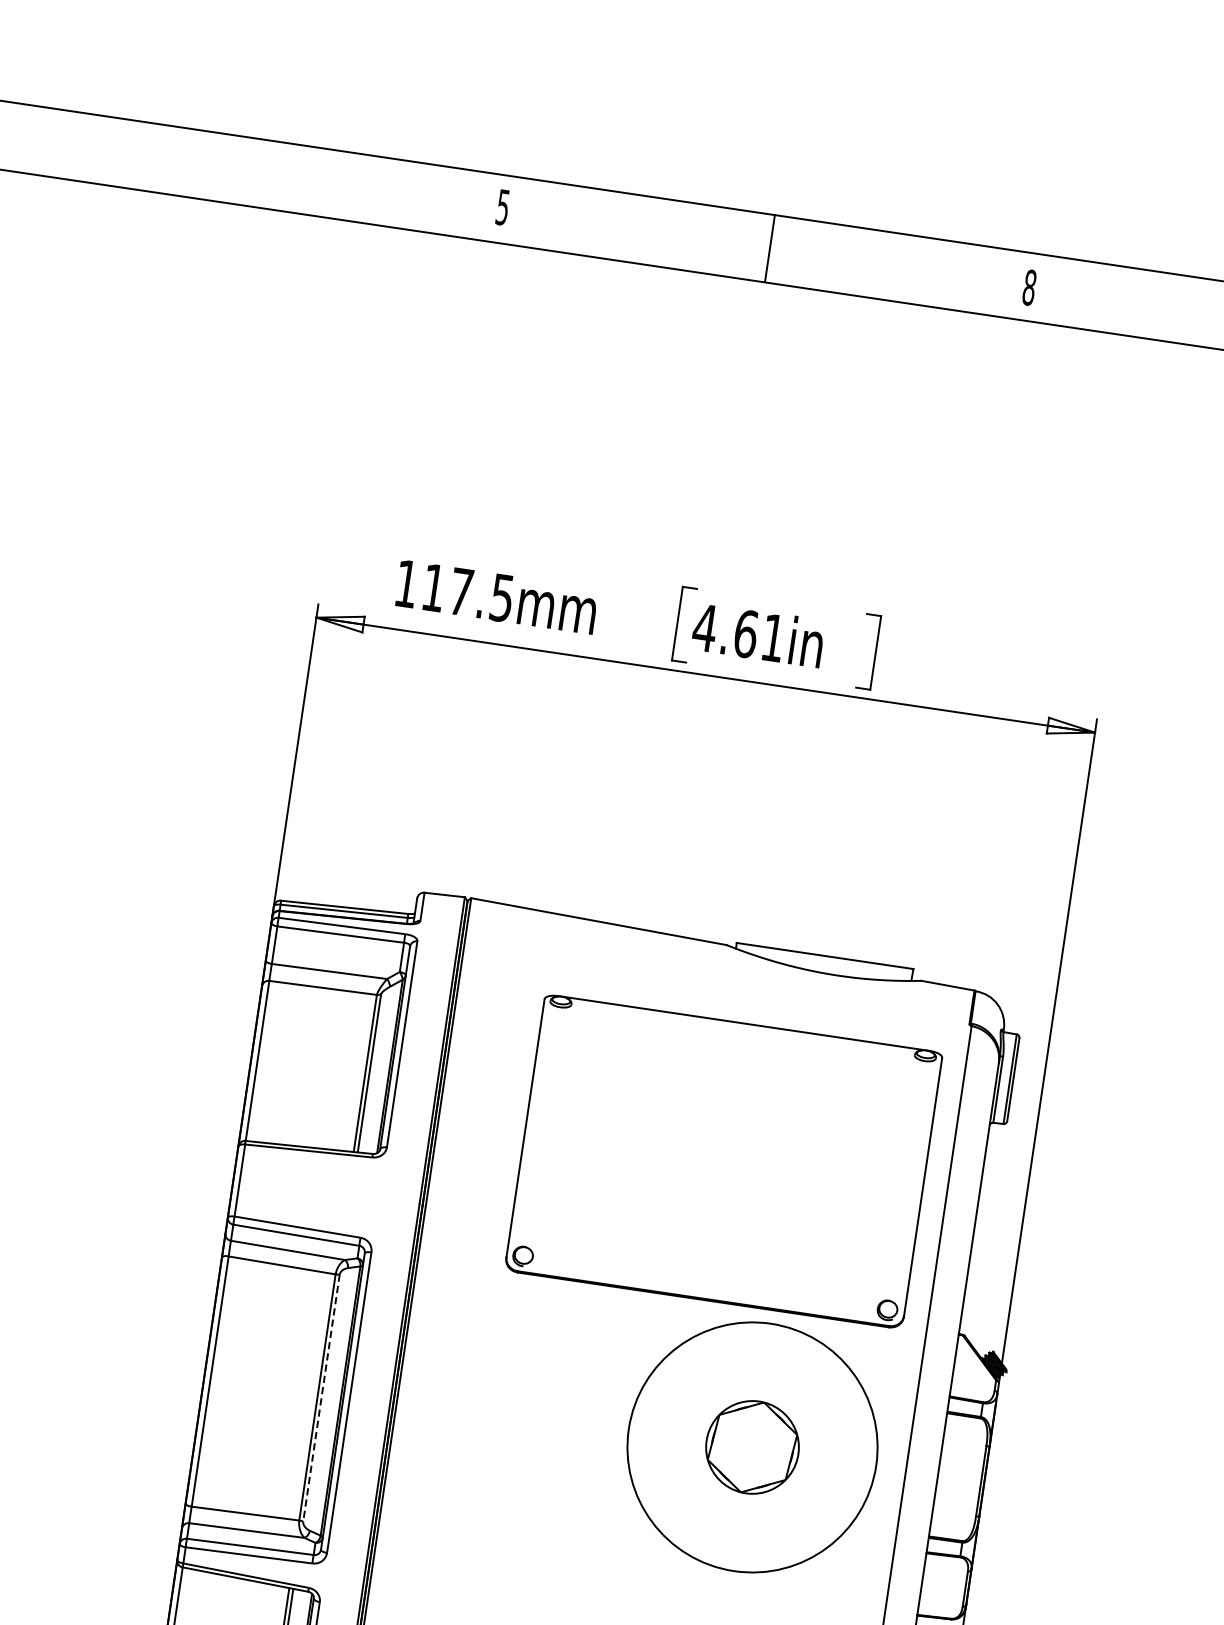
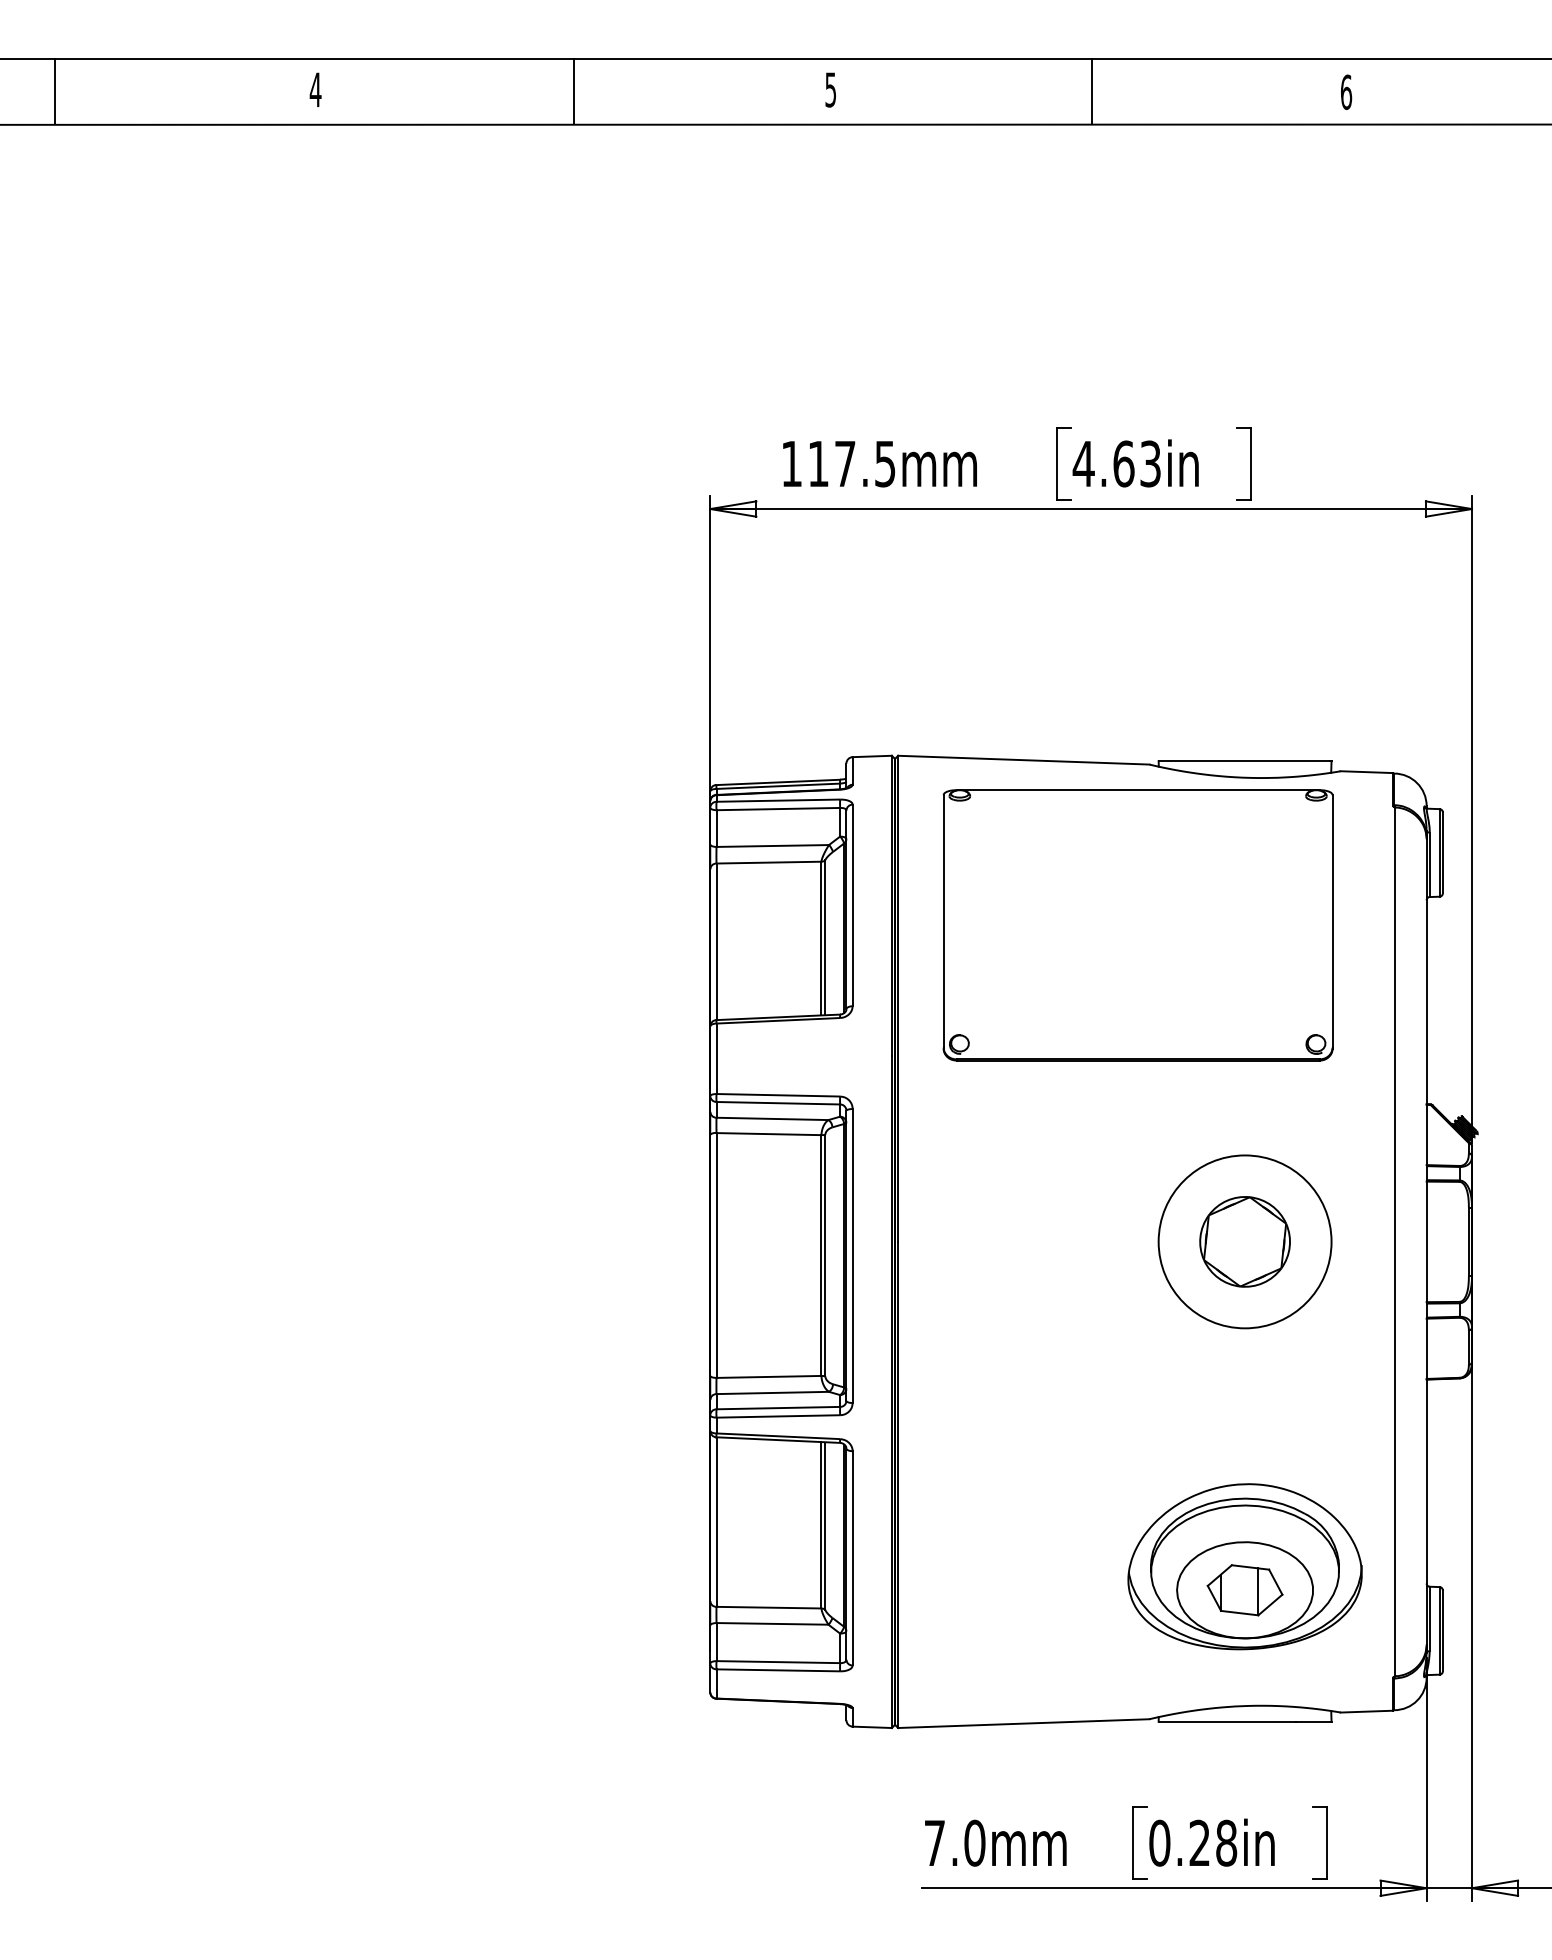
line: (239, 169) -> (573, 90), added
text: (1029, 286) -> (1346, 91), 8 -> 6
text: (773, 637) -> (1150, 463), 4.61in -> 4.63in
part: (723, 1161) -> (1137, 925), moved
line: (321, 1398) -> (825, 1255), dashed -> solid
circle: (751, 1446) -> (1244, 1241), size x0.71

